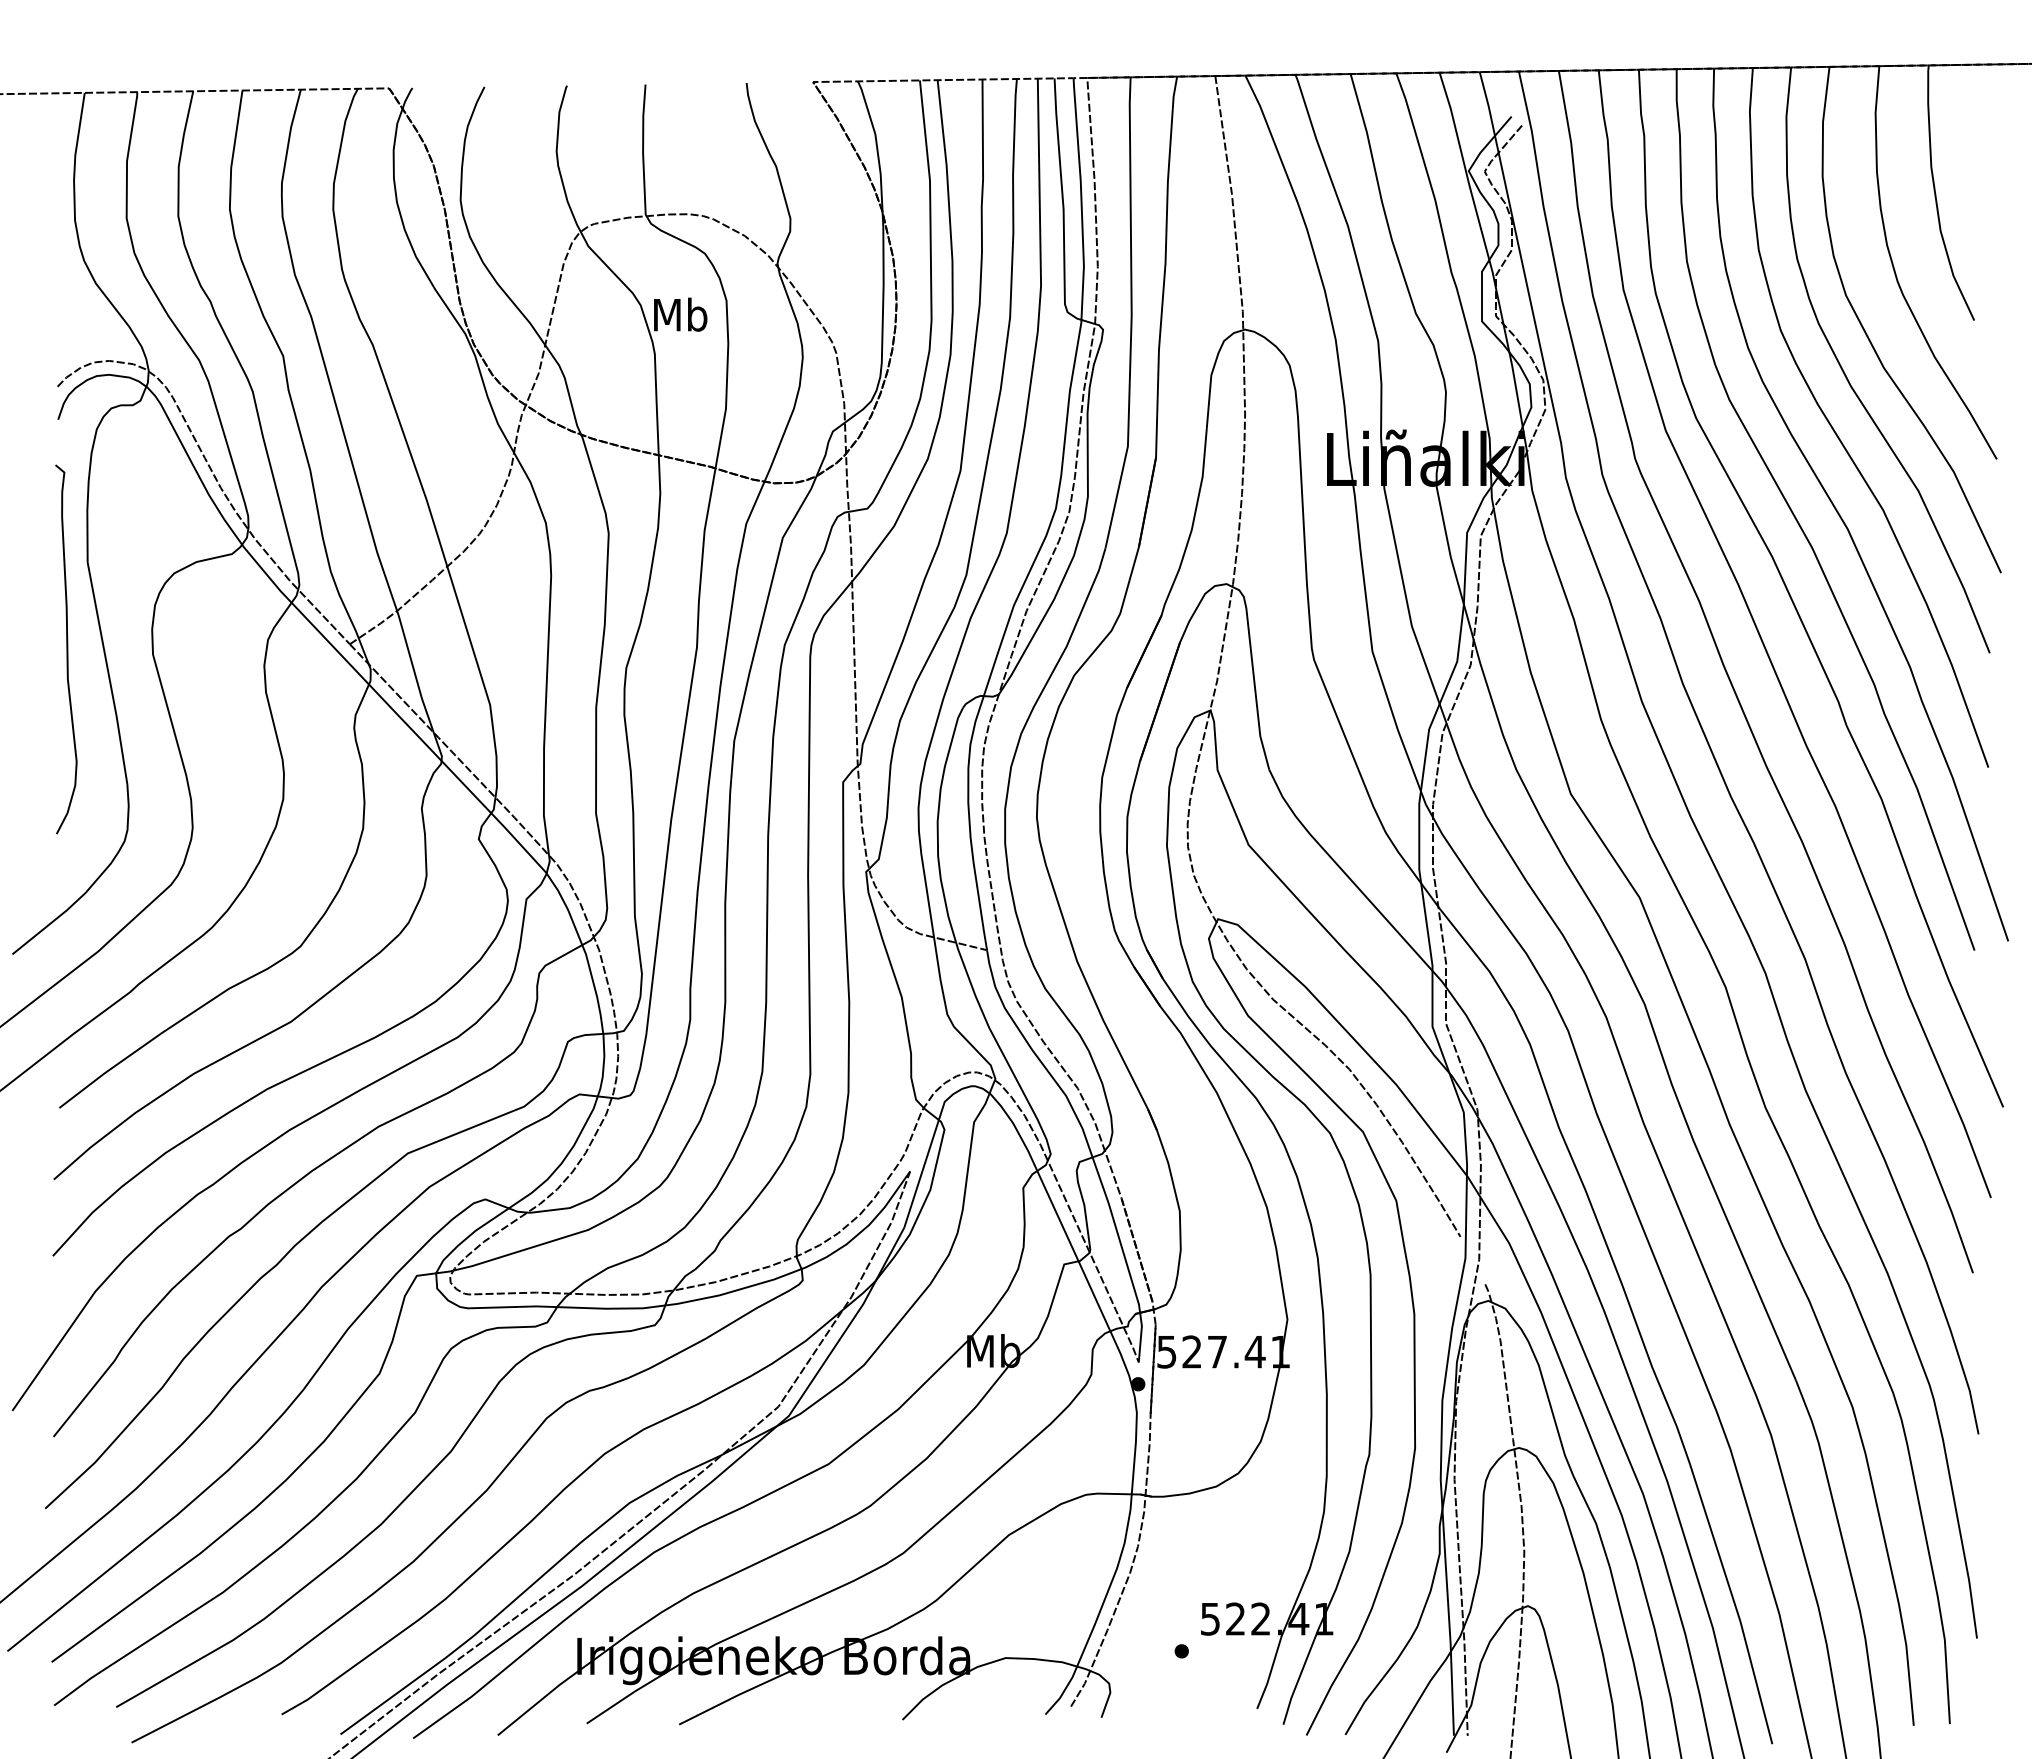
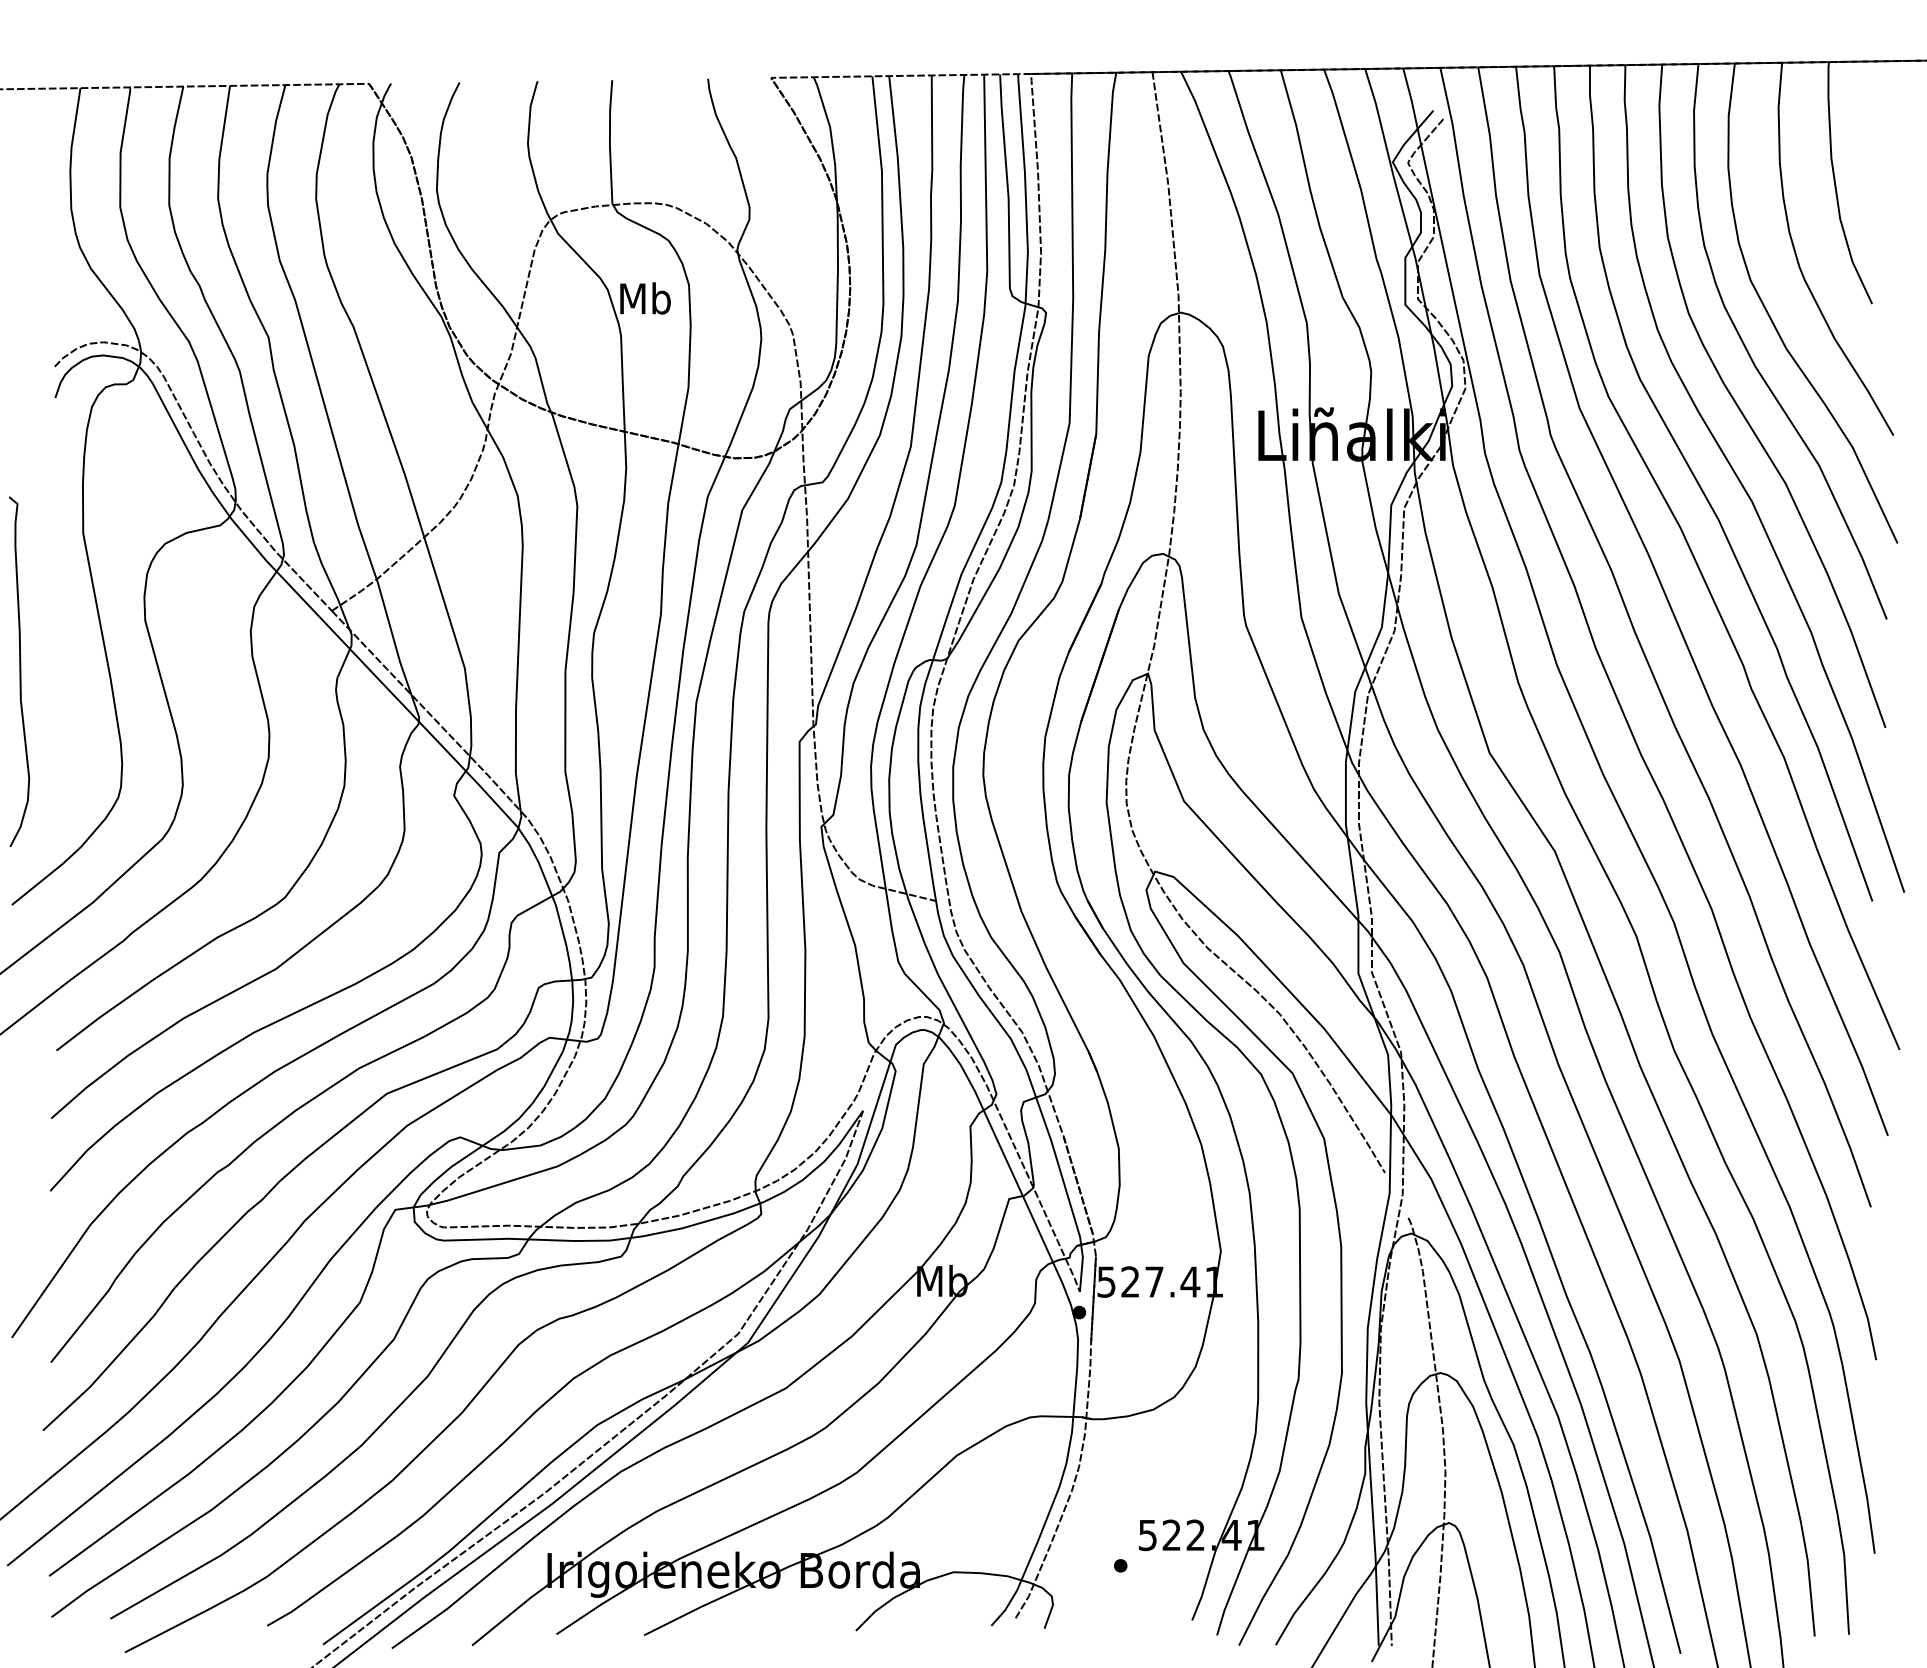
curve: (66, 649) -> (19, 671), moved

